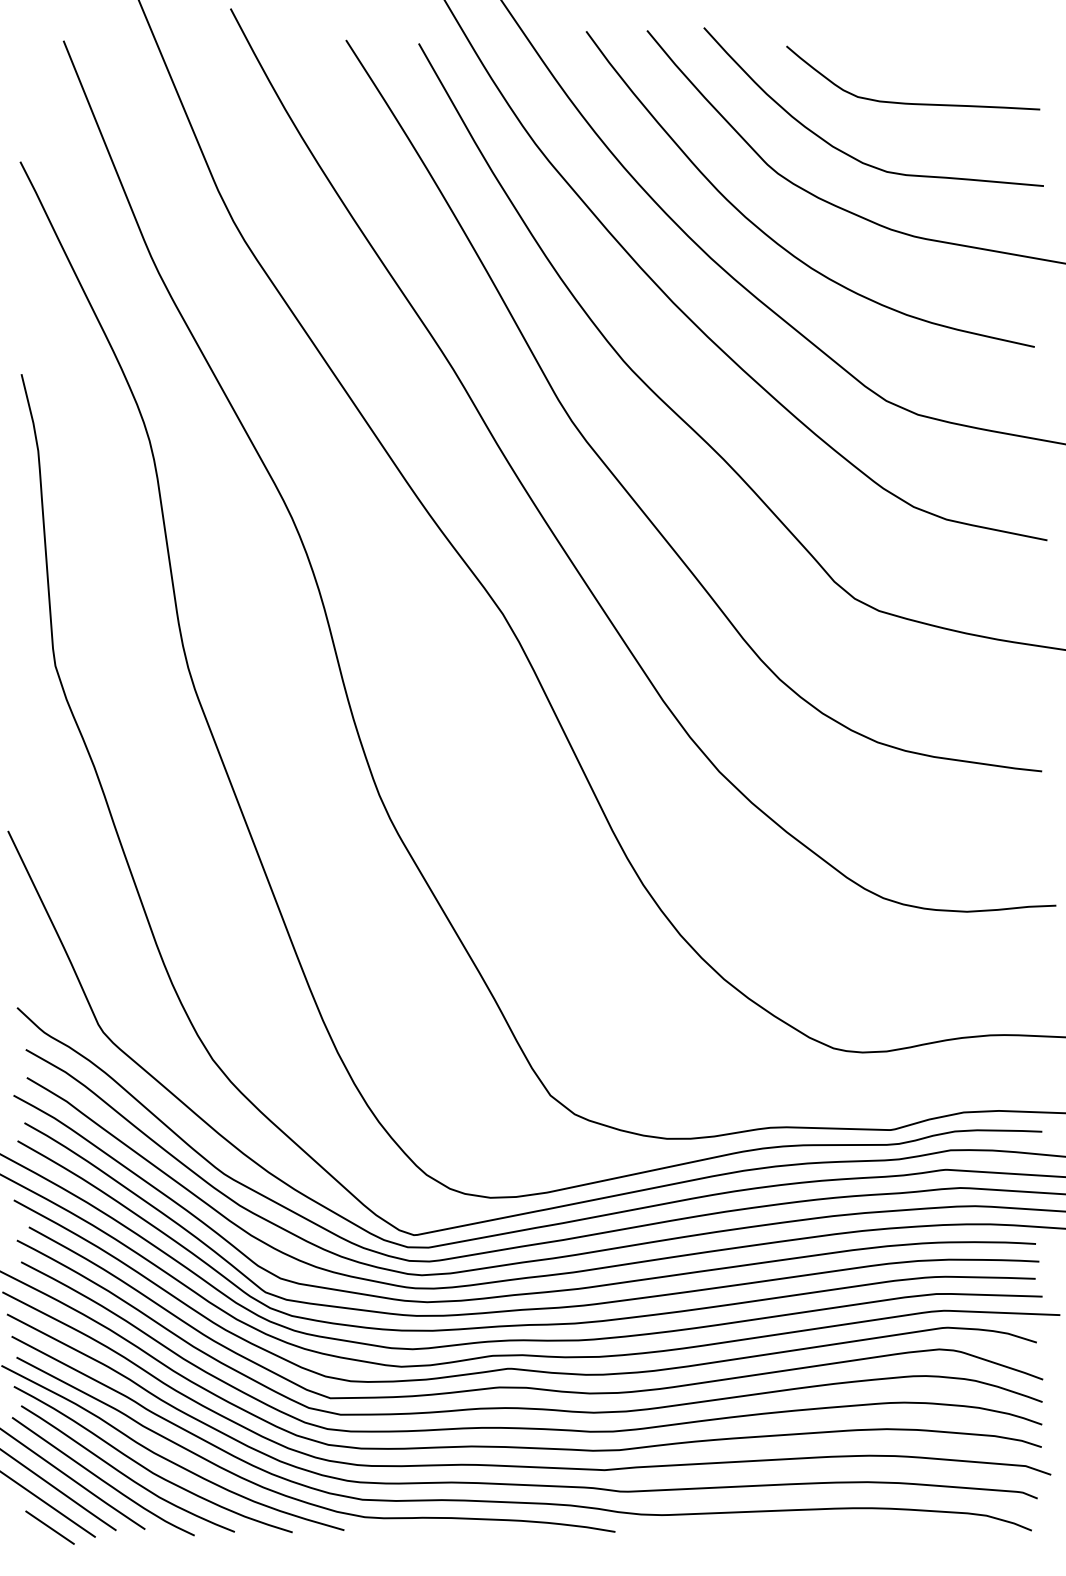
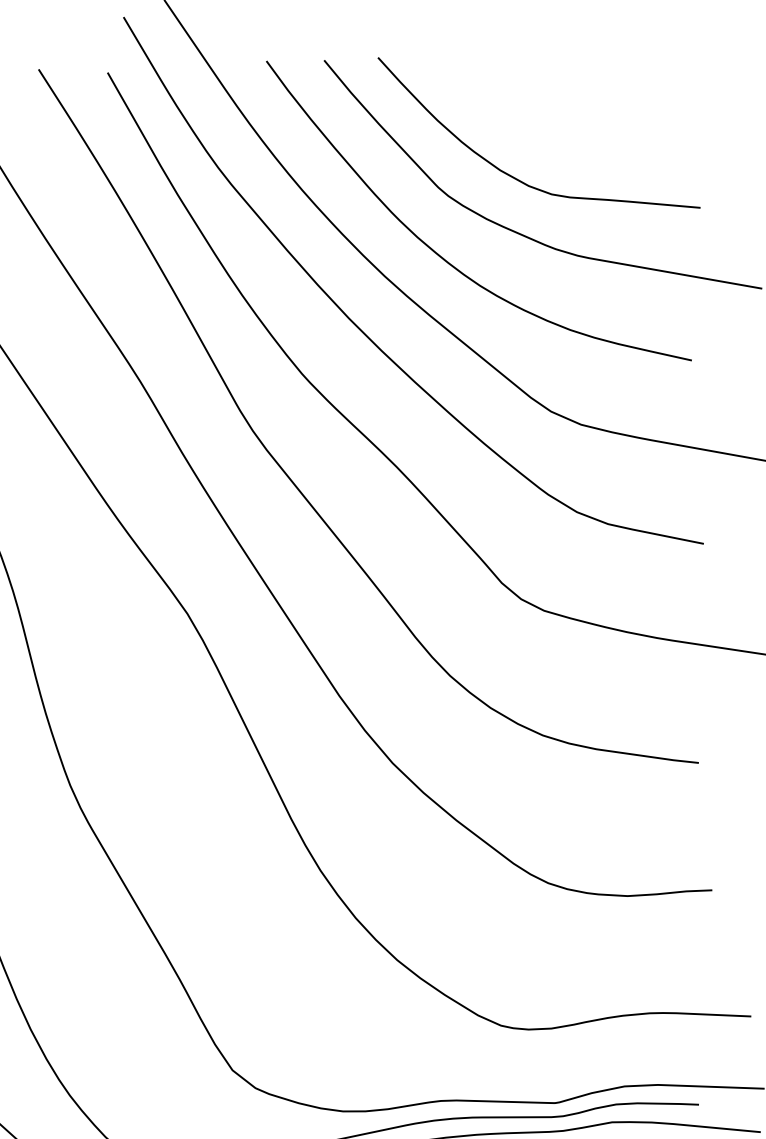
curve: (908, 102) -> (572, 128), removed

